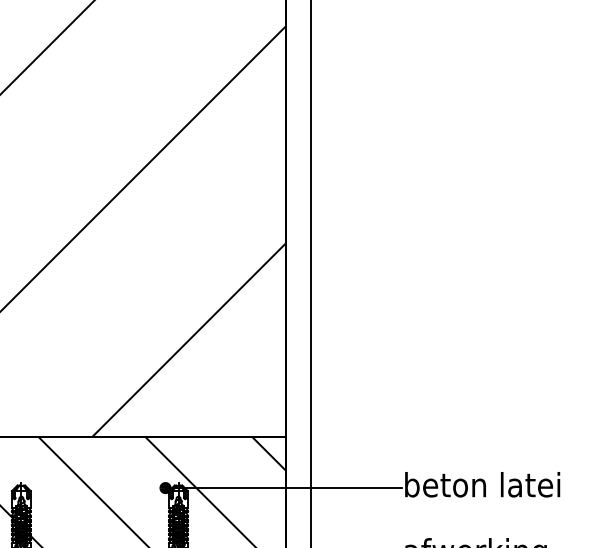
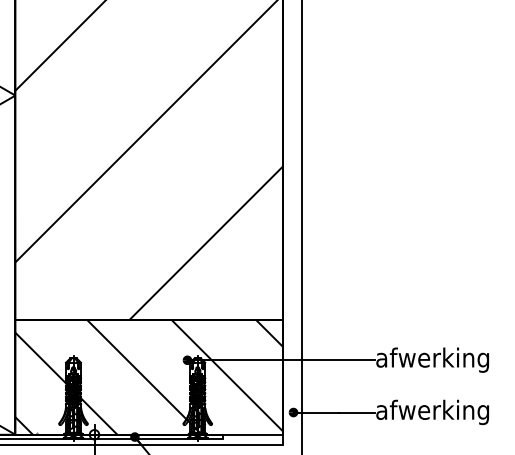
text: (481, 487) -> (437, 359), beton latei -> afwerking

